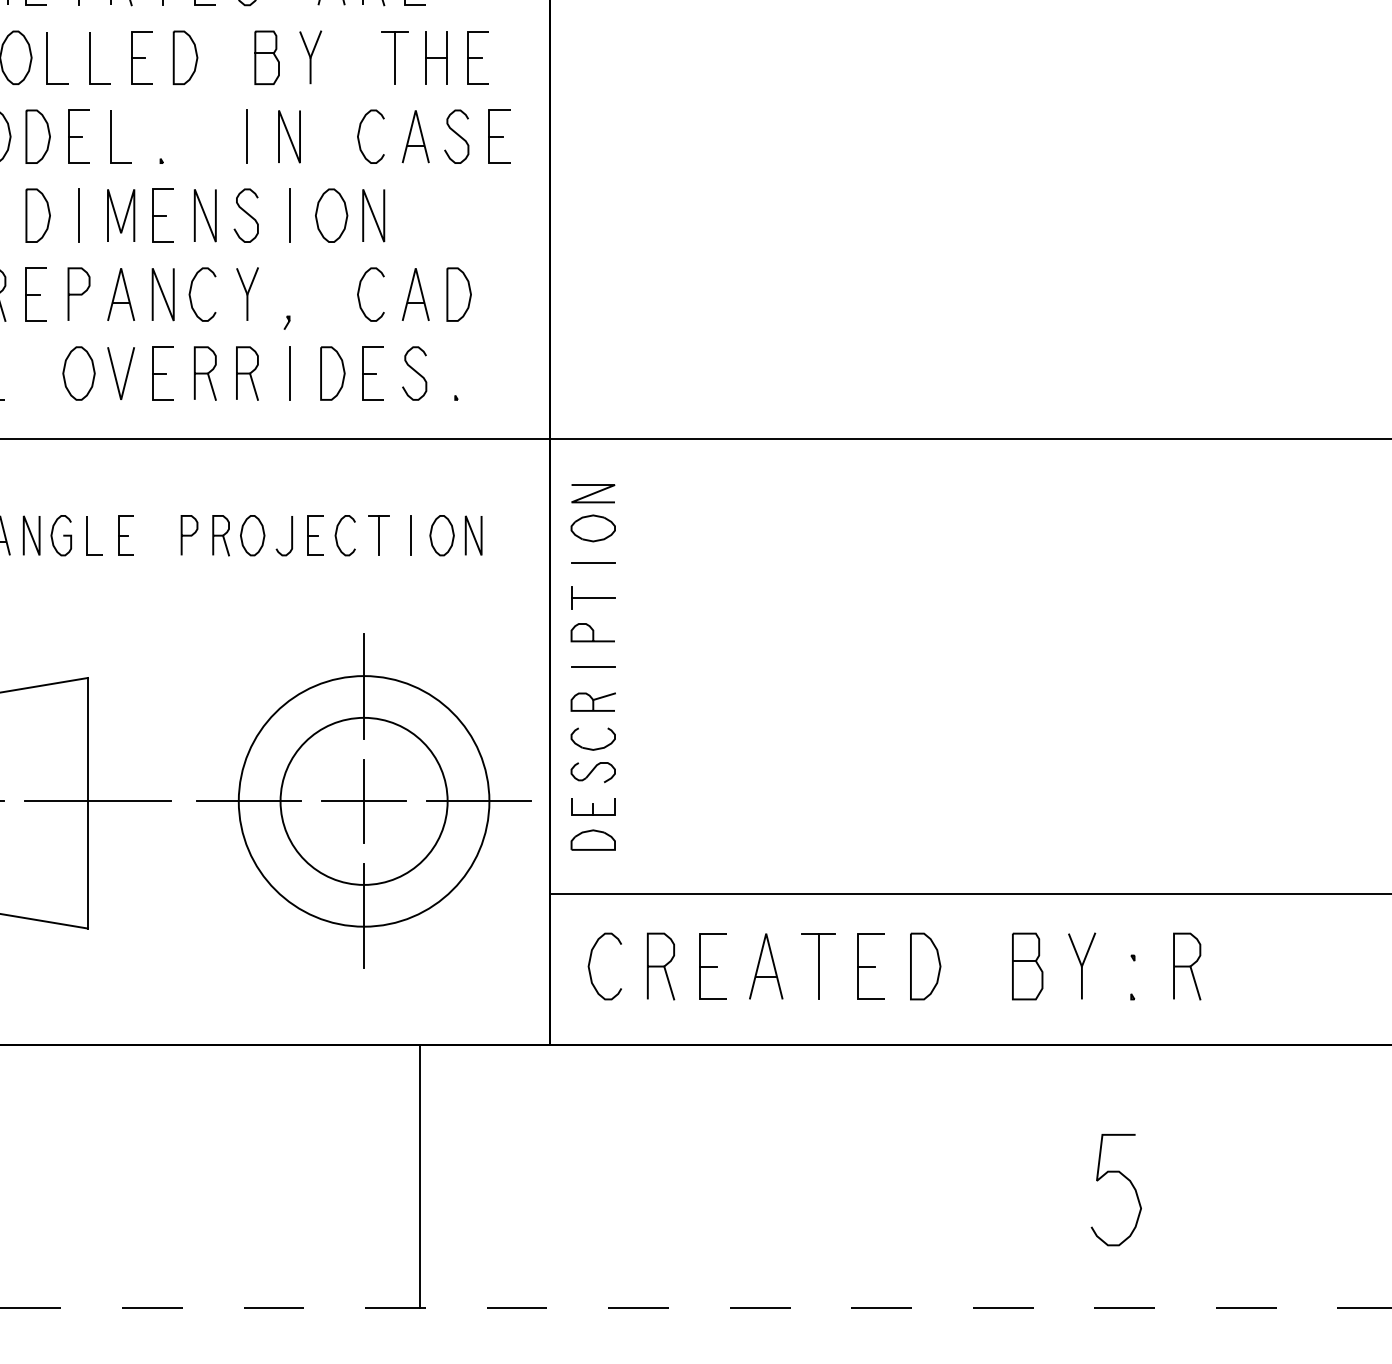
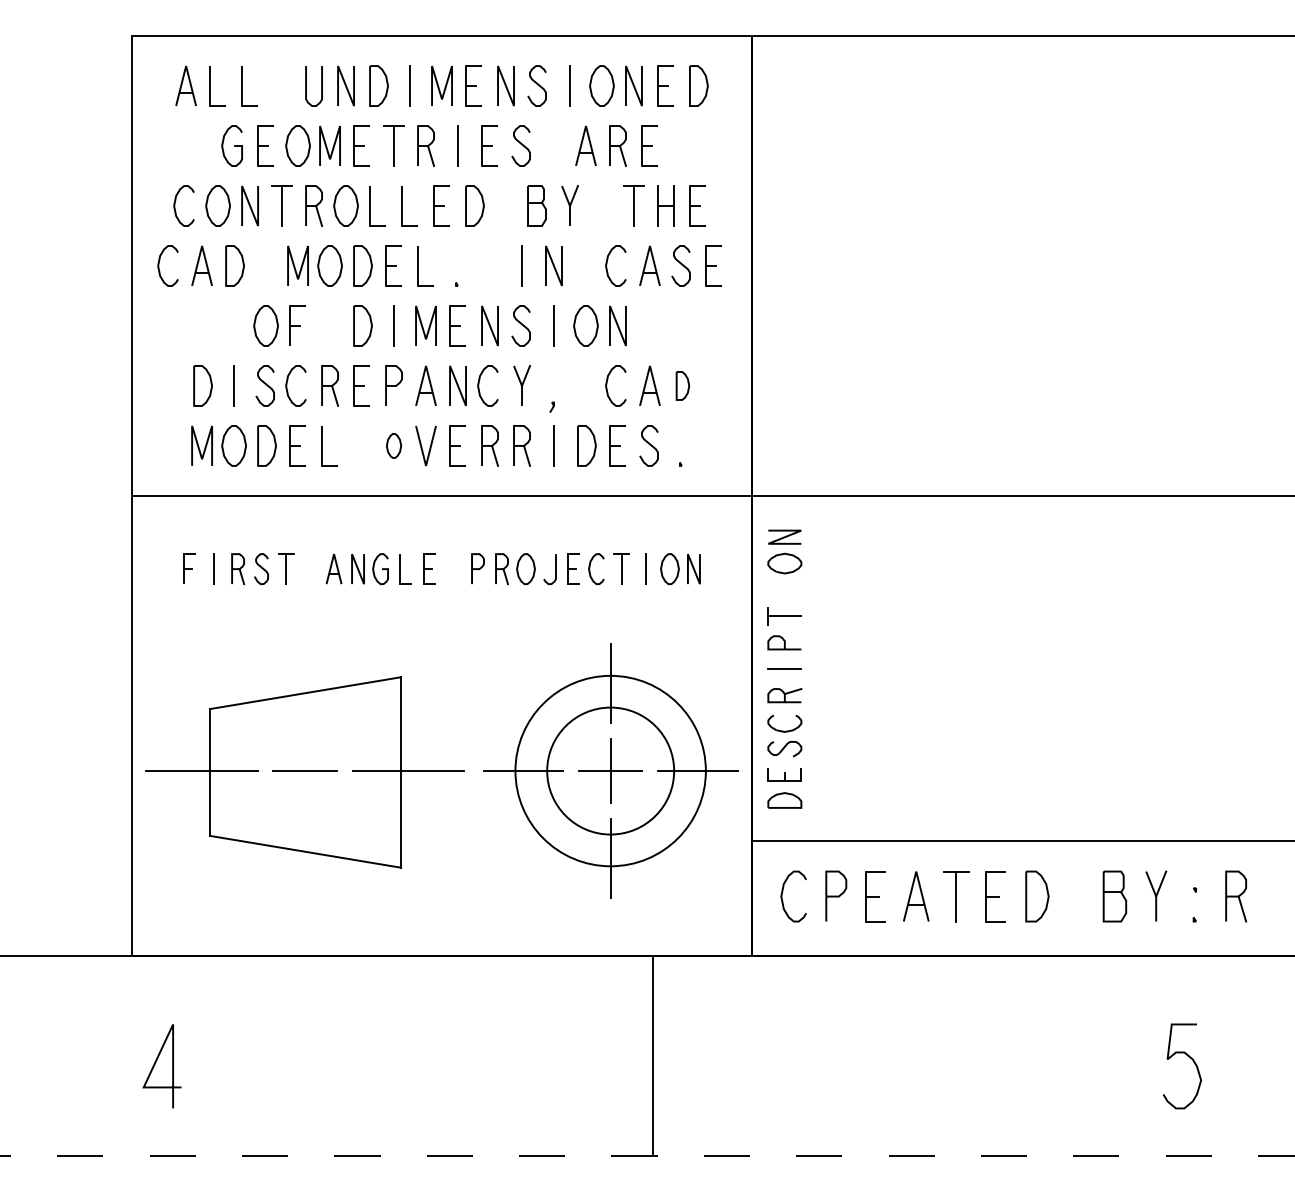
part: (458, 294) -> (682, 385), size x0.7
part: (78, 372) -> (393, 445), size x0.6
line: (592, 563) -> (784, 590), removed
line: (669, 982) -> (842, 908), removed

